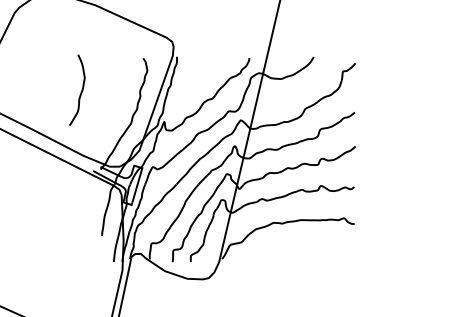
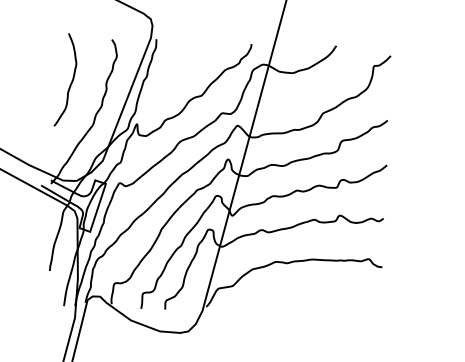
curve: (81, 89) -> (71, 79), moved

